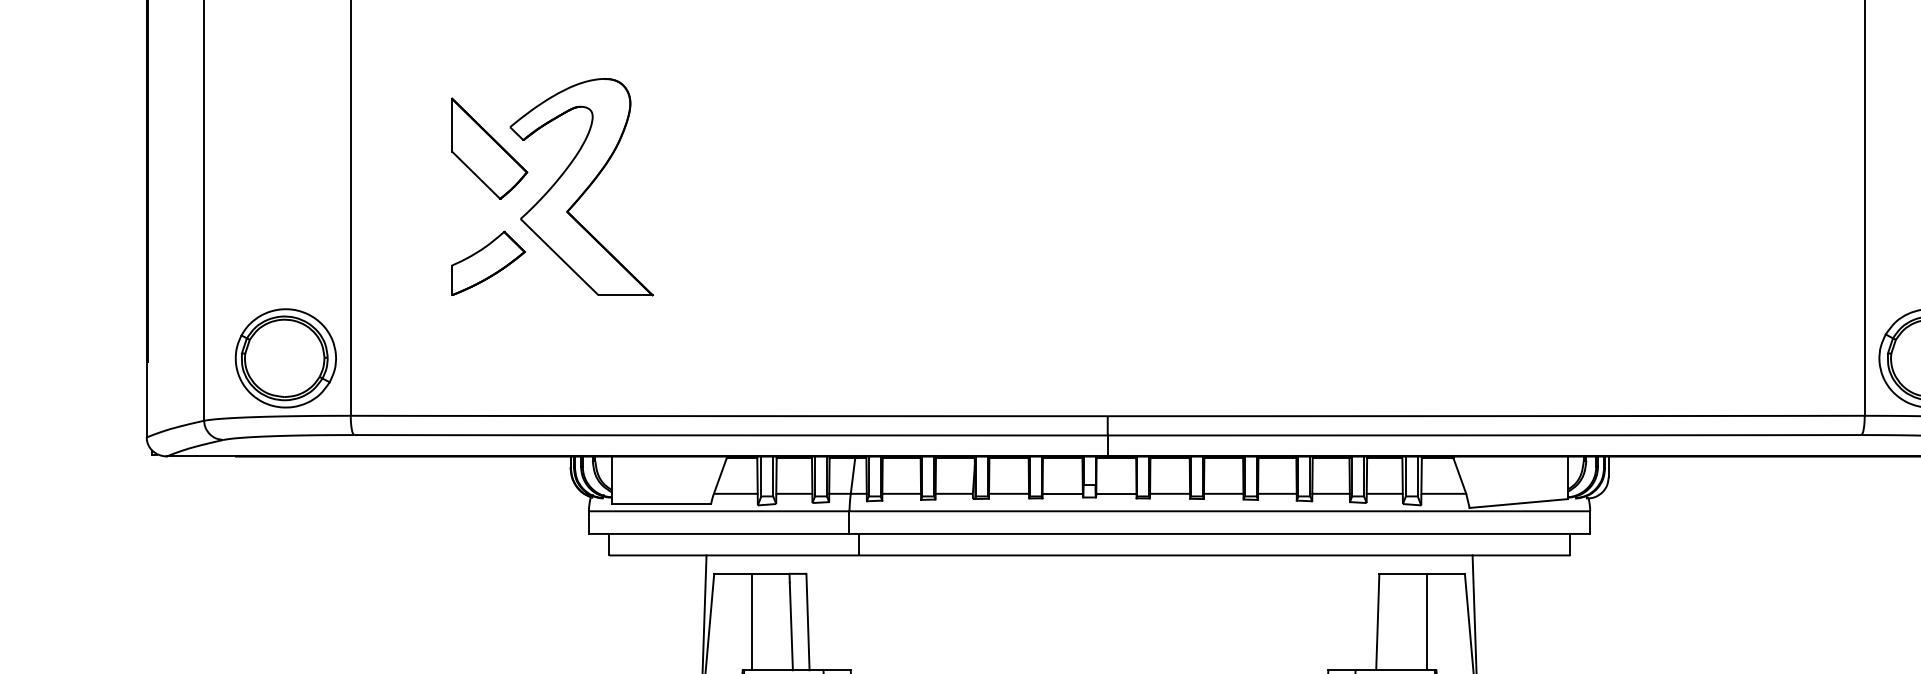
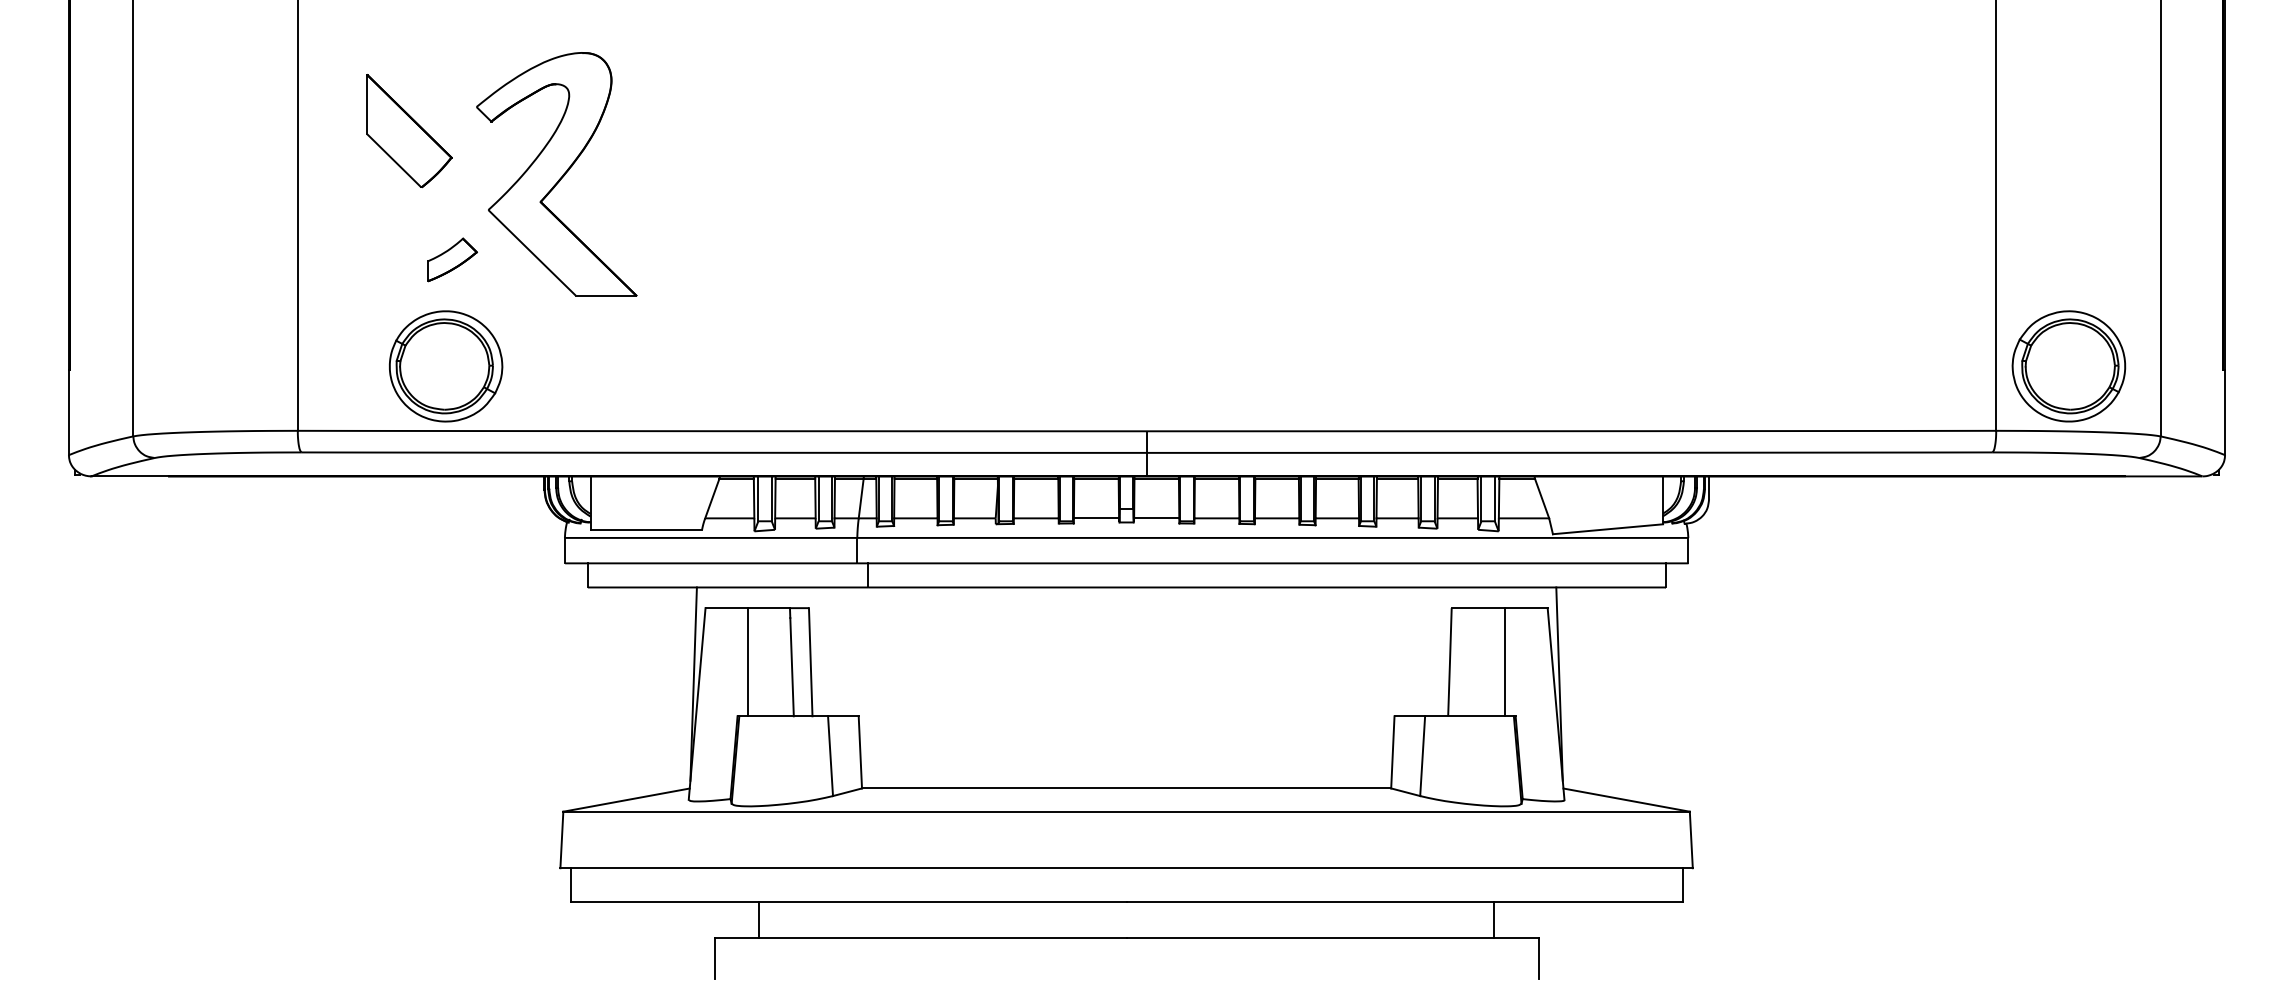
part: (489, 148) -> (409, 131), moved
part: (488, 263) -> (452, 259), size x0.6
part: (285, 358) -> (445, 366), moved

